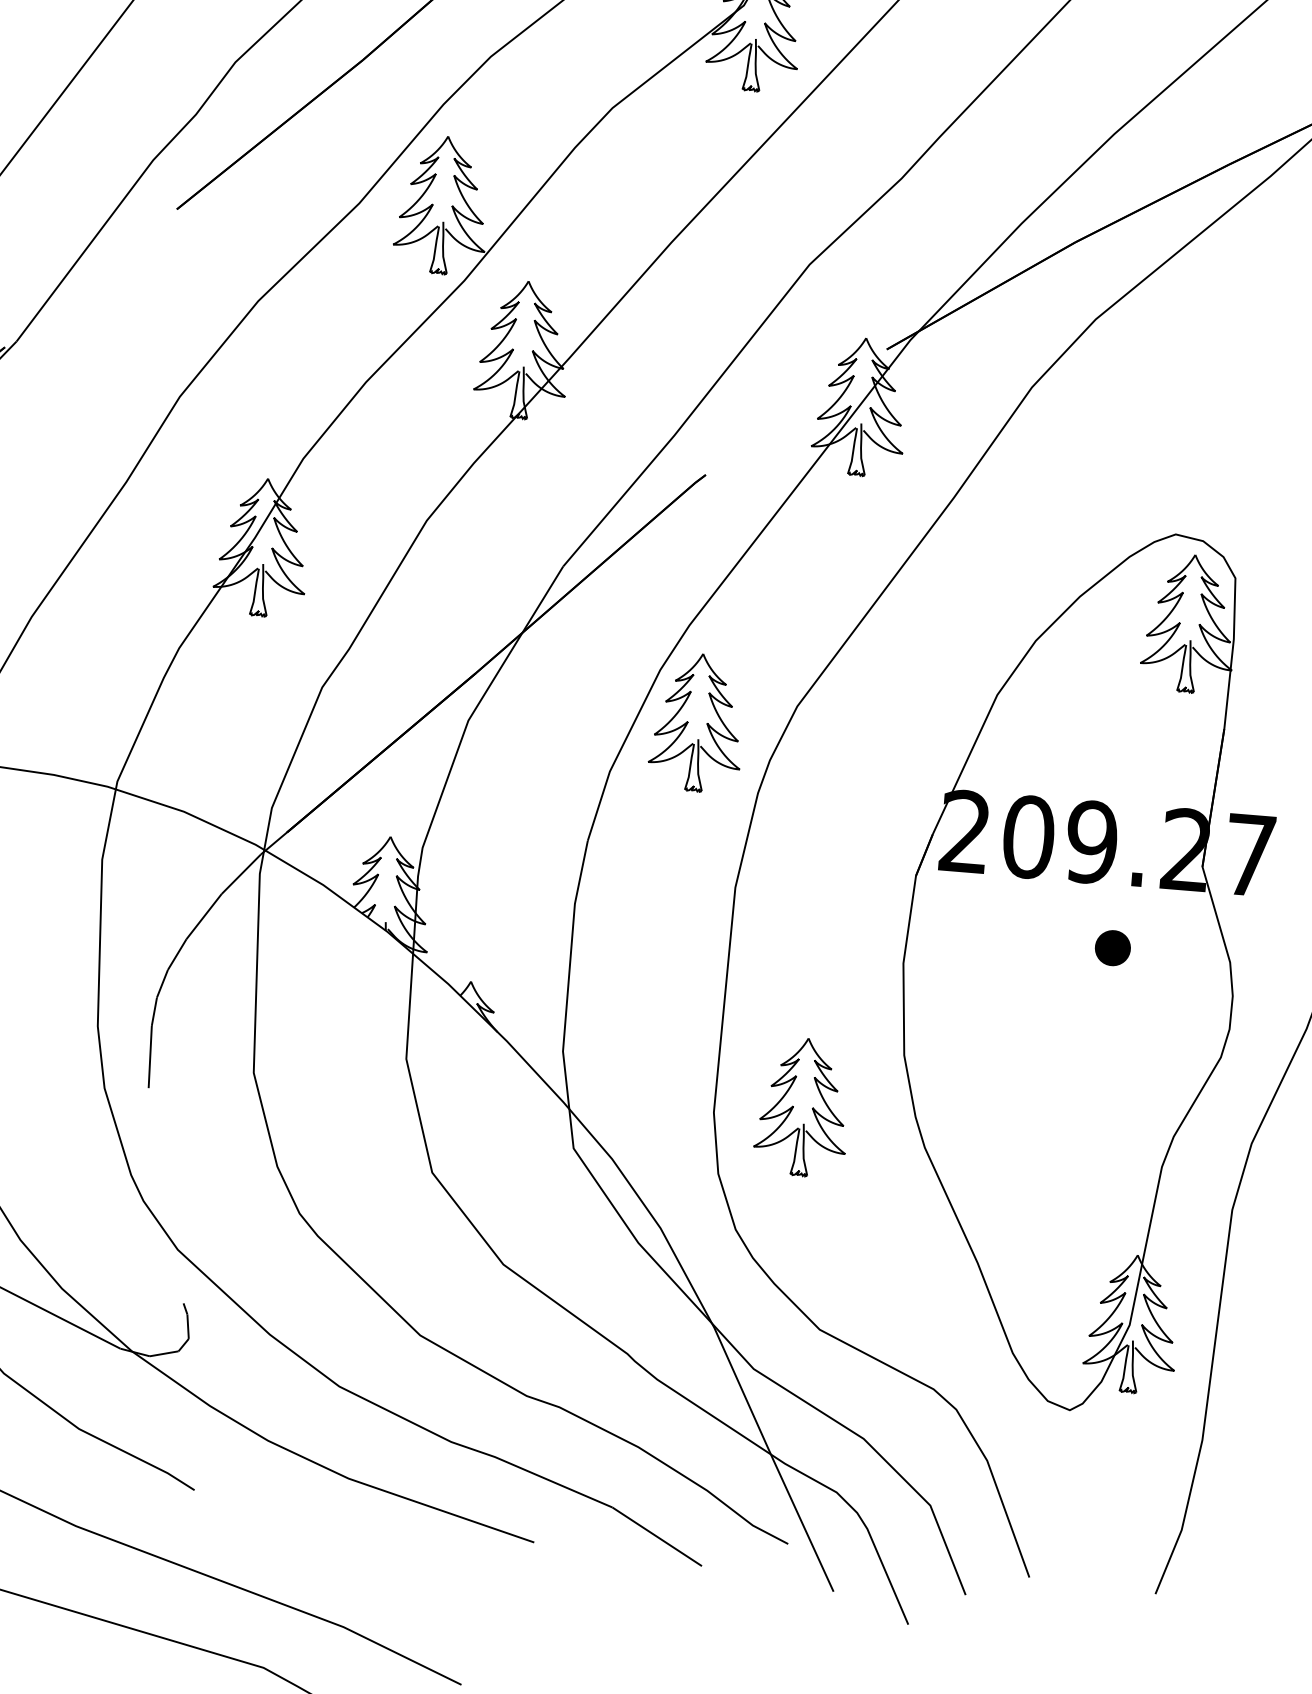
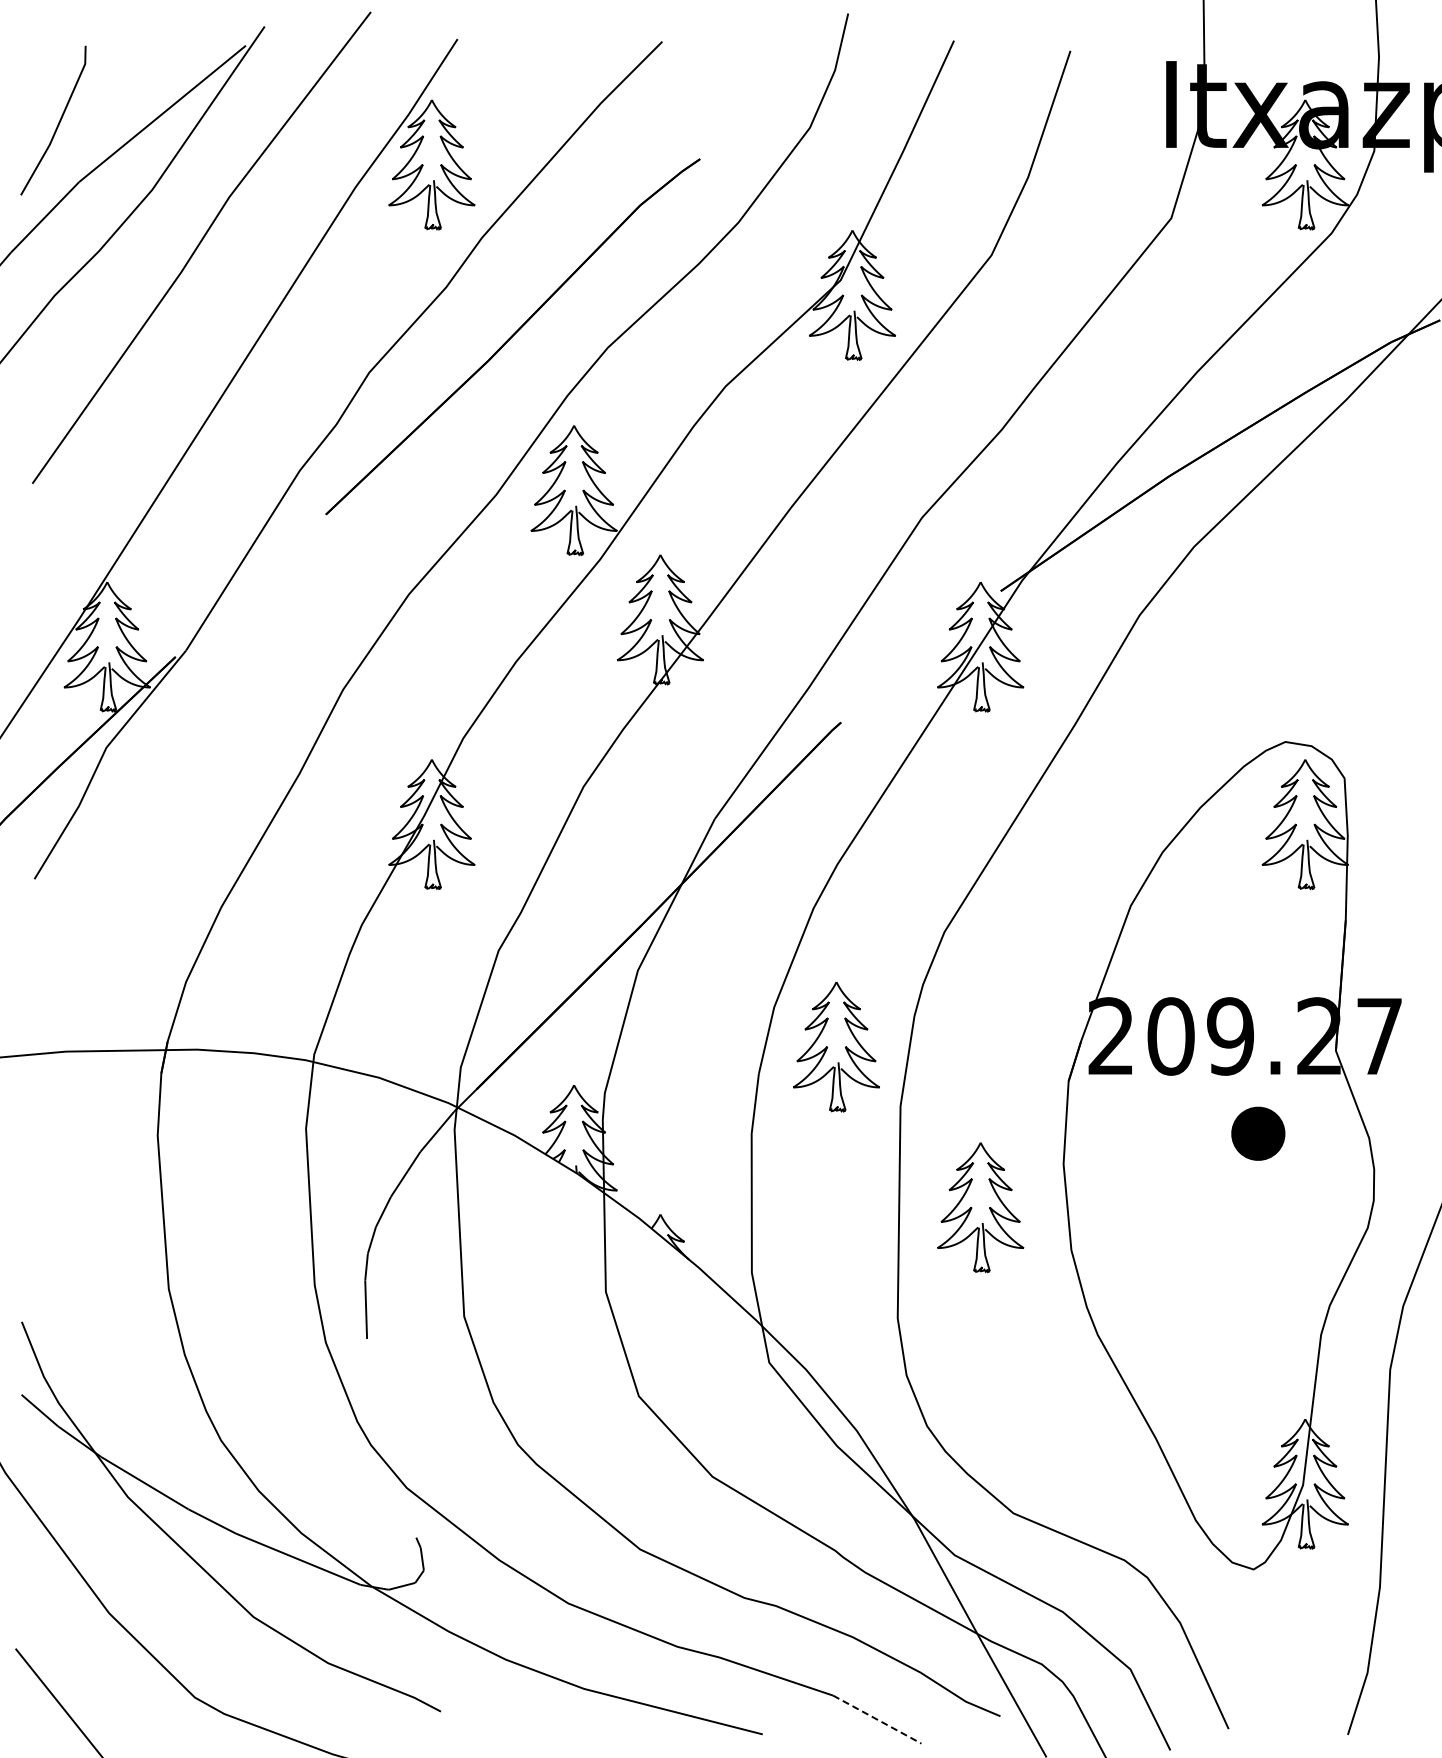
part: (697, 722) -> (836, 1046), moved
part: (1113, 947) -> (1258, 1133), size x1.6
part: (802, 1107) -> (980, 1207), moved
line: (657, 1536) -> (877, 1719), solid -> dashed

